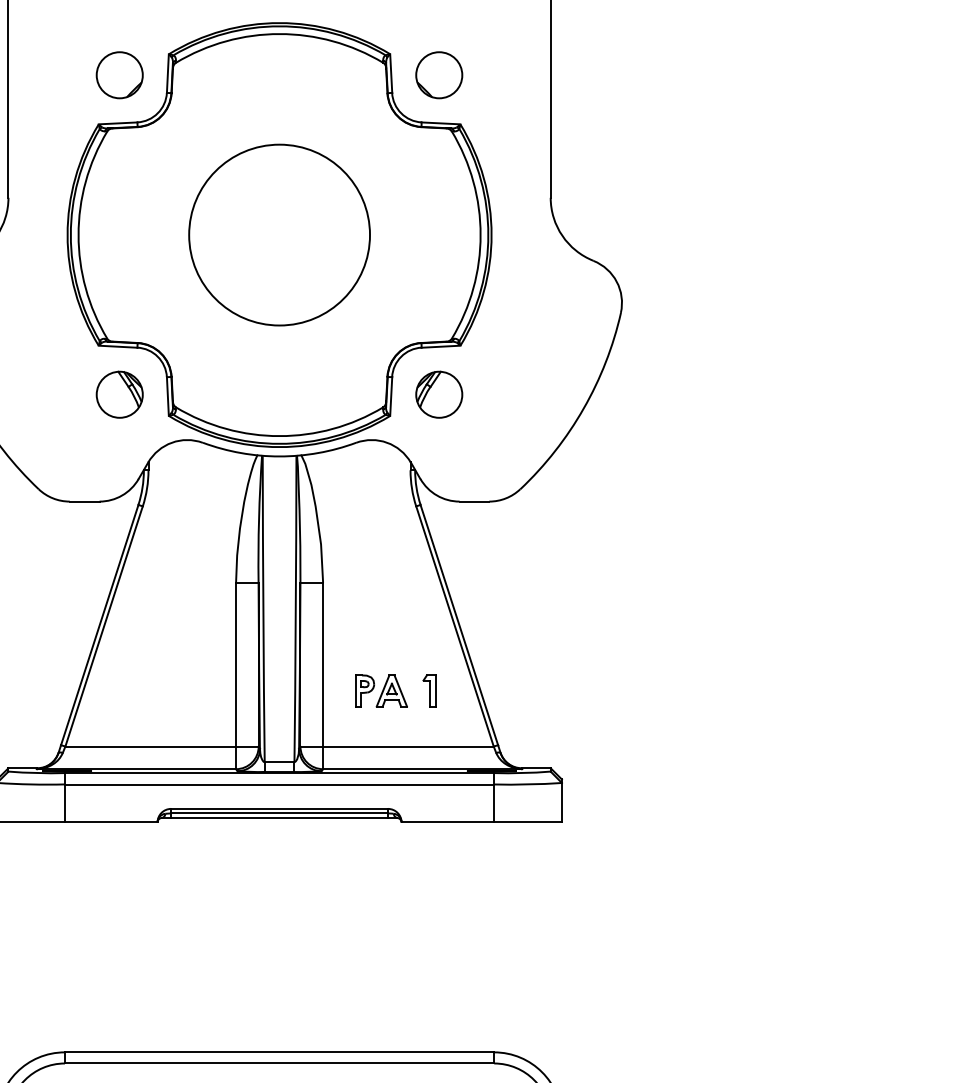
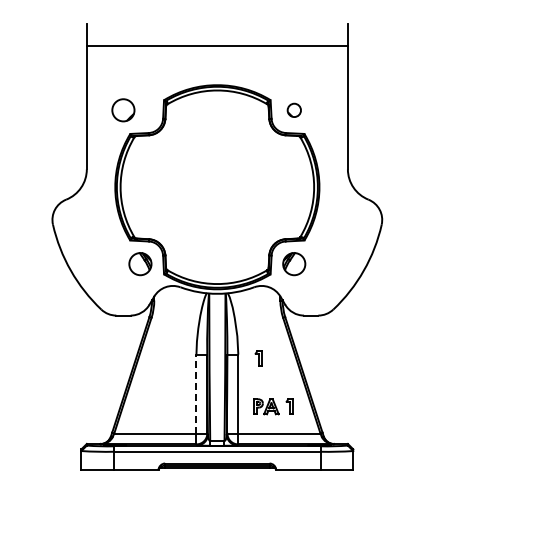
circle: (119, 75) -> (123, 110), moved
circle: (439, 75) -> (294, 110), size x0.6
circle: (279, 233) -> (217, 186), removed
part: (365, 590) -> (258, 358), added
line: (236, 663) -> (196, 393), solid -> dashed

